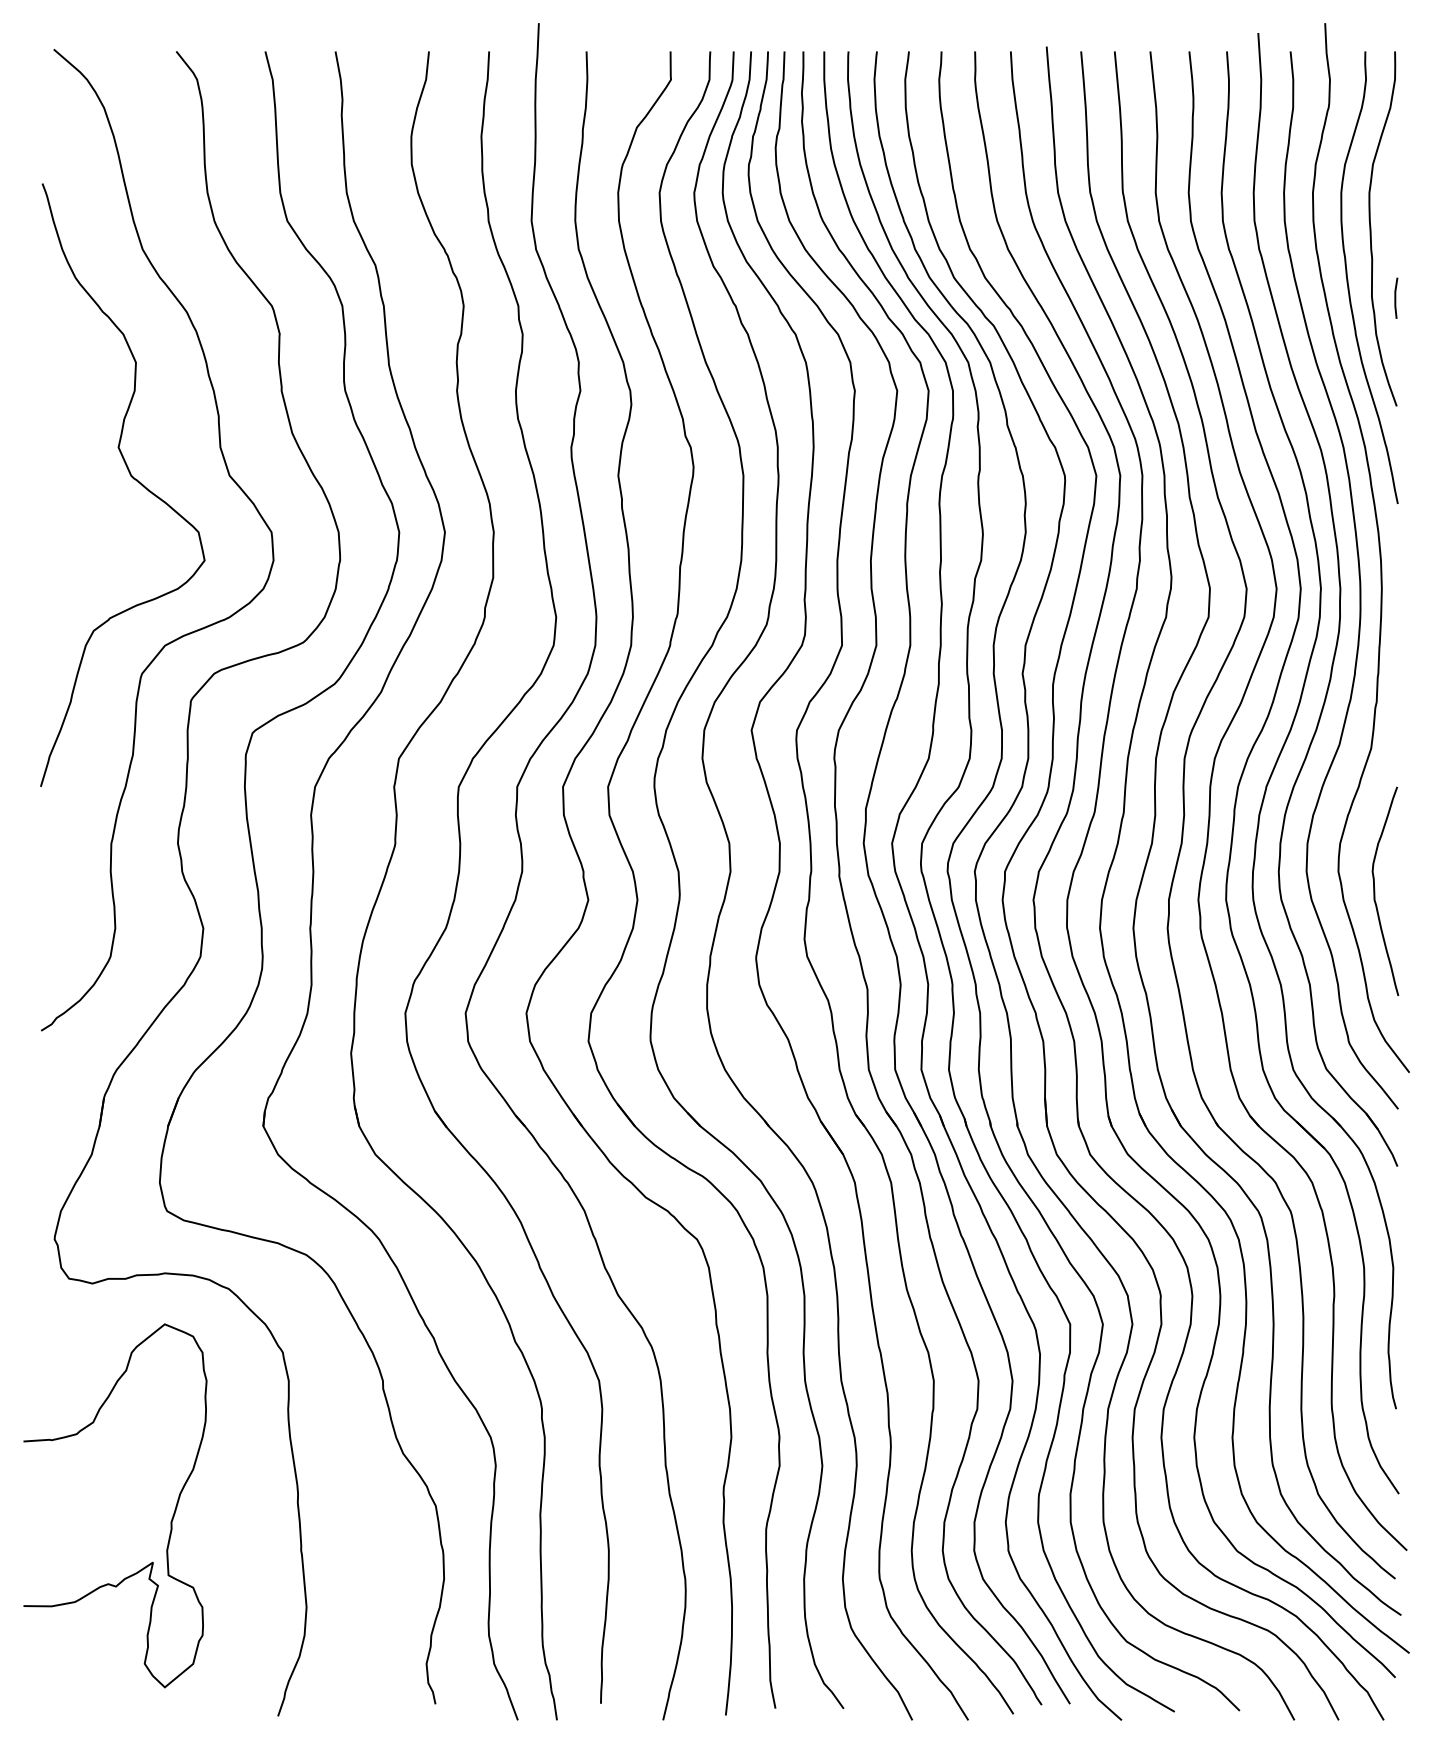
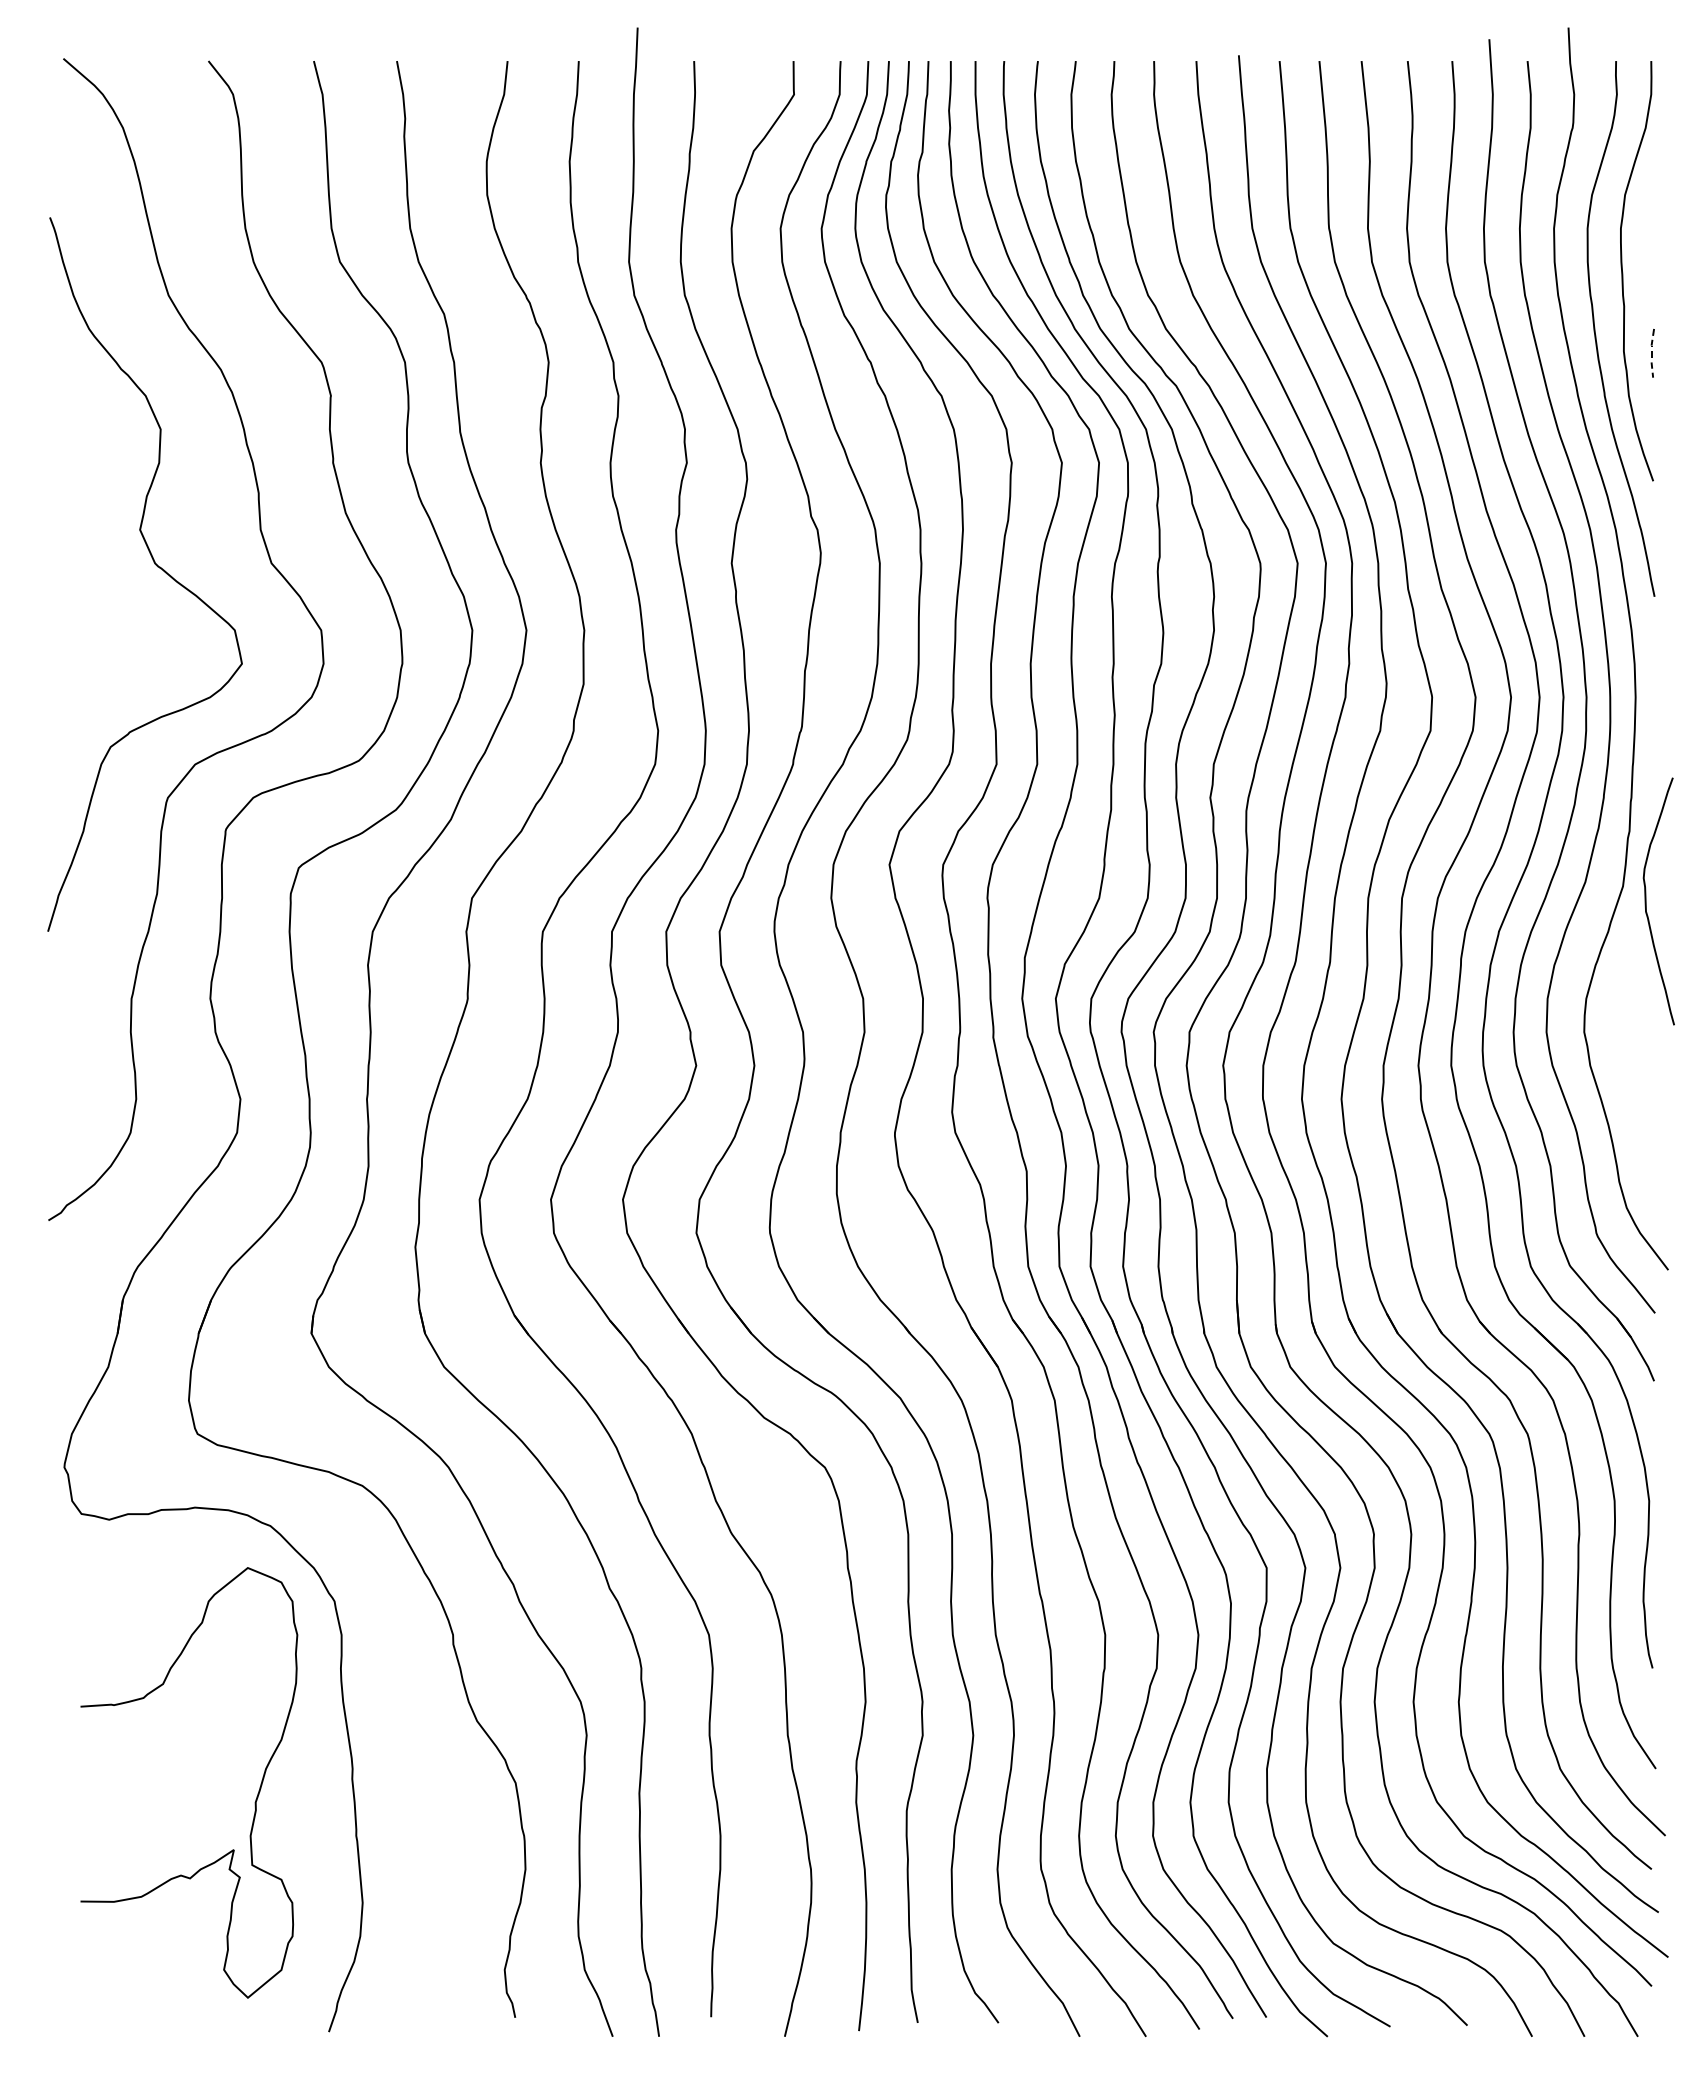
line: (1395, 298) -> (1651, 353), solid -> dashed
curve: (1374, 891) -> (1646, 901), moved
curve: (170, 1522) -> (254, 1802), moved

